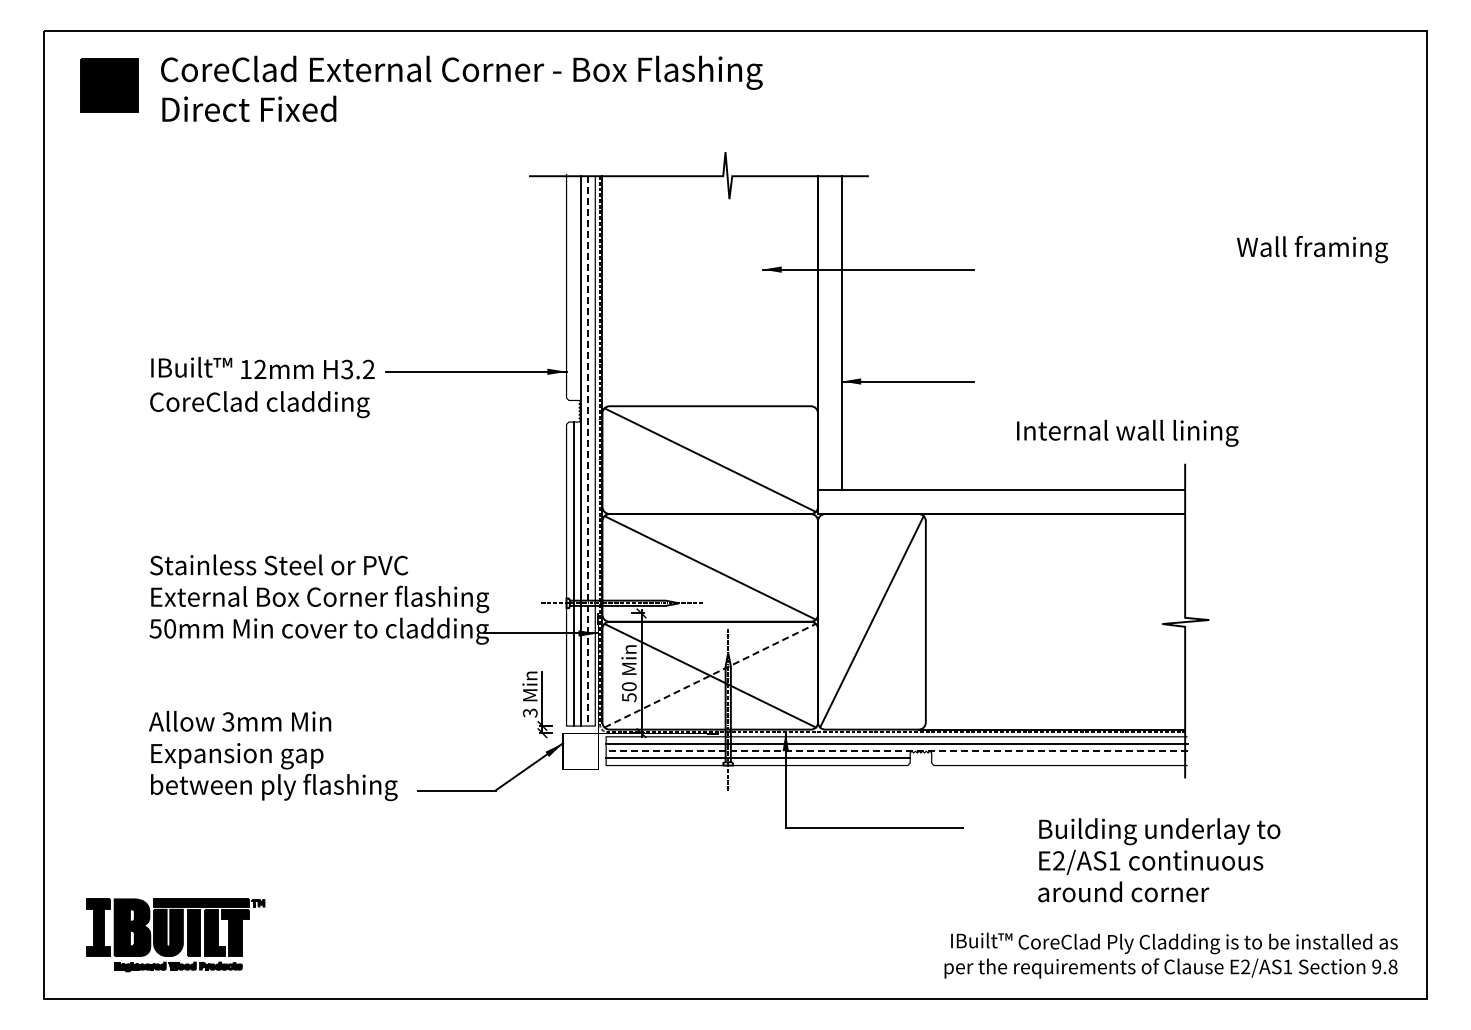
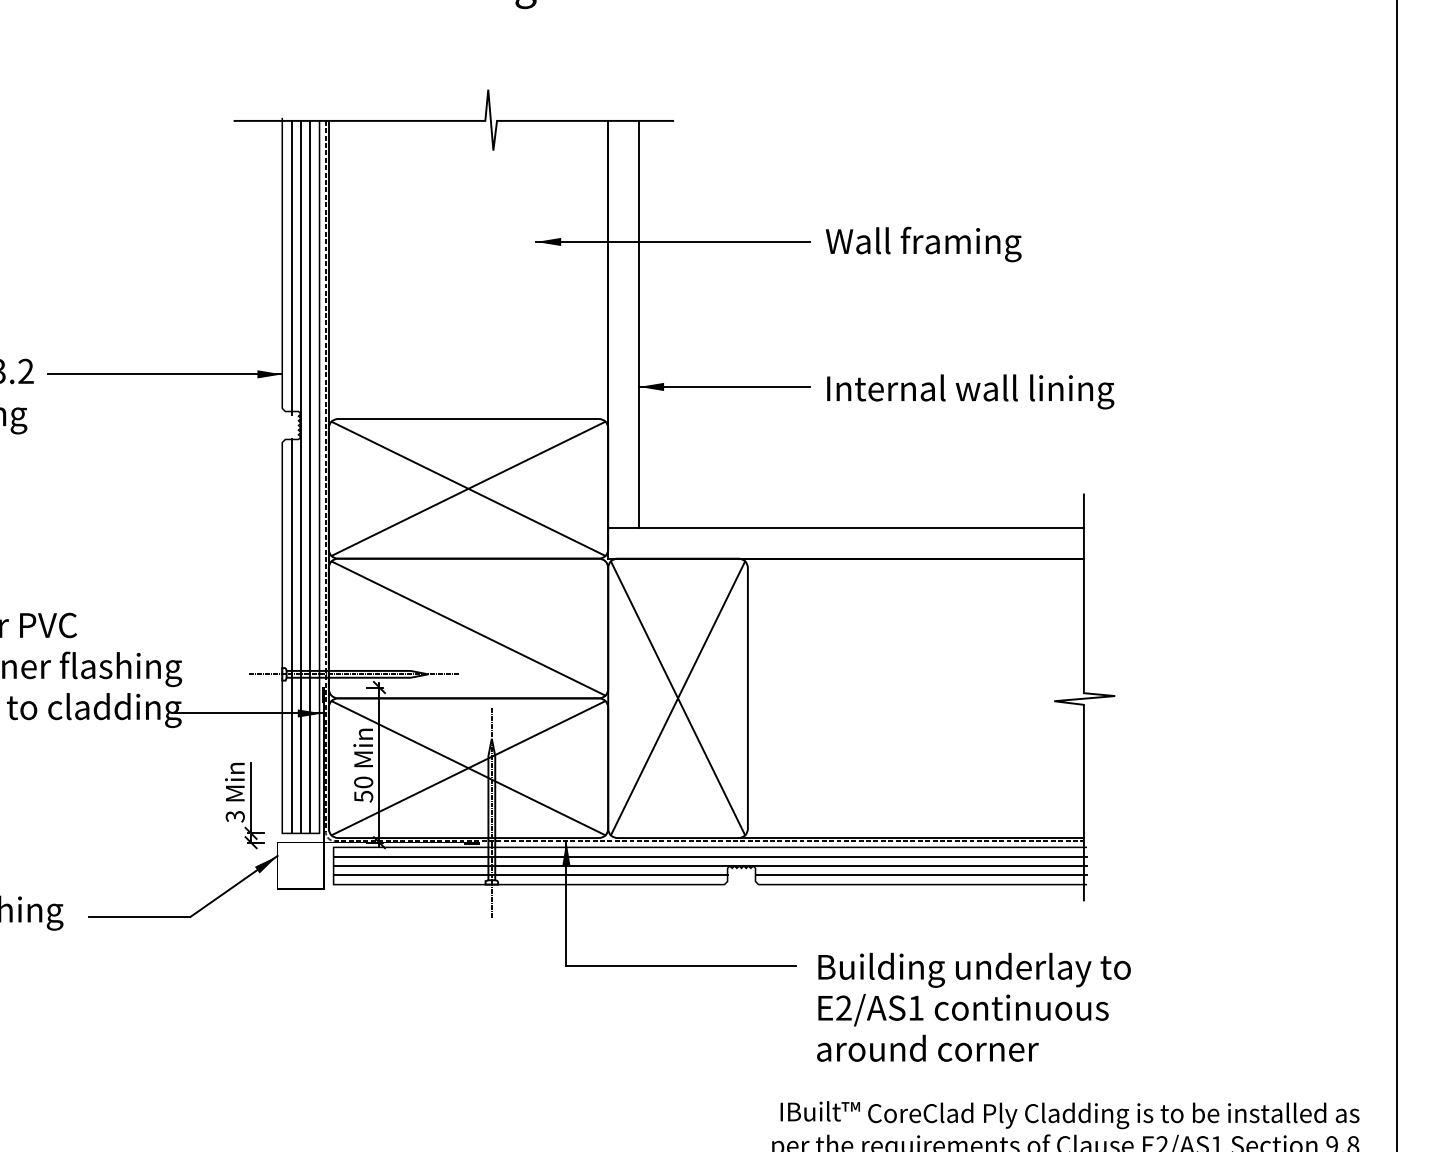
text: (1312, 249) -> (923, 244), moved
line: (573, 289) -> (291, 267), added
text: (1127, 432) -> (970, 390), moved
line: (588, 451) -> (310, 477), dashed -> solid
line: (709, 459) -> (467, 488), added
line: (871, 621) -> (677, 697), added
line: (710, 675) -> (468, 767), dashed -> solid
line: (896, 751) -> (709, 866), dashed -> solid
line: (1059, 758) -> (921, 875), added
text: (1159, 860) -> (974, 1007), moved

